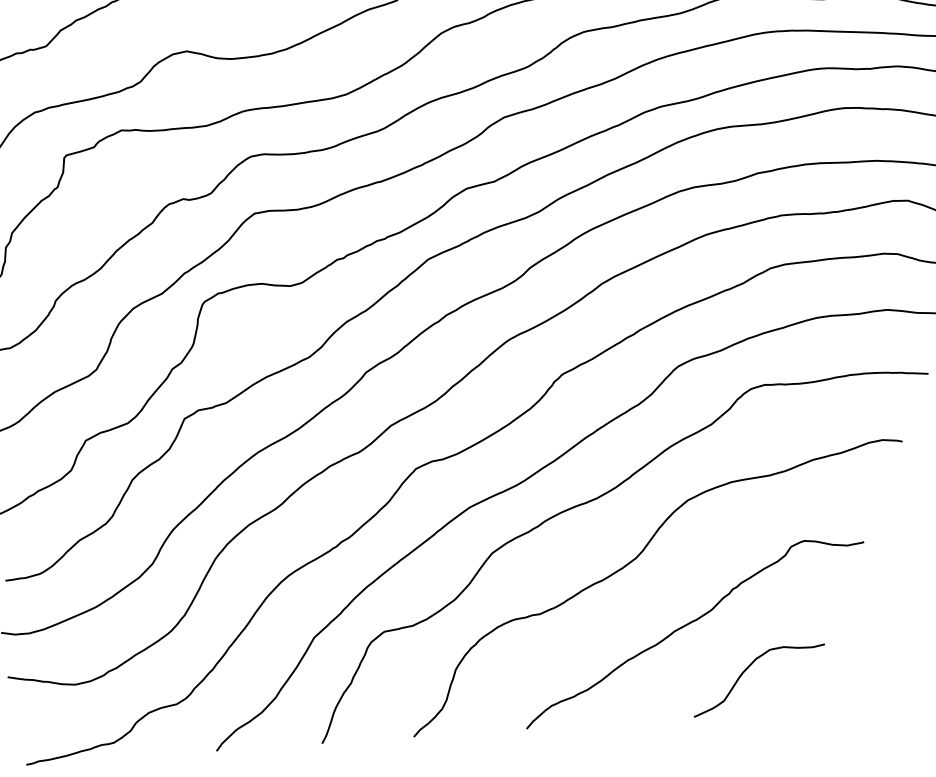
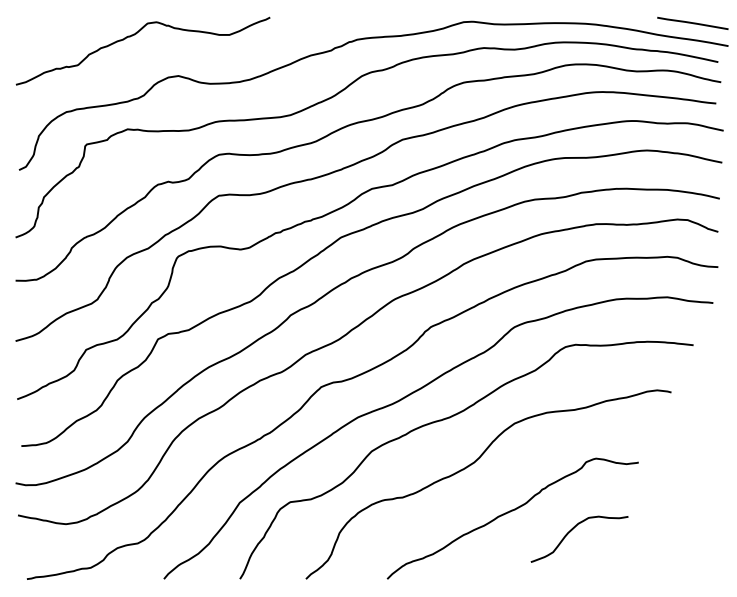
curve: (748, 668) -> (572, 530), moved

